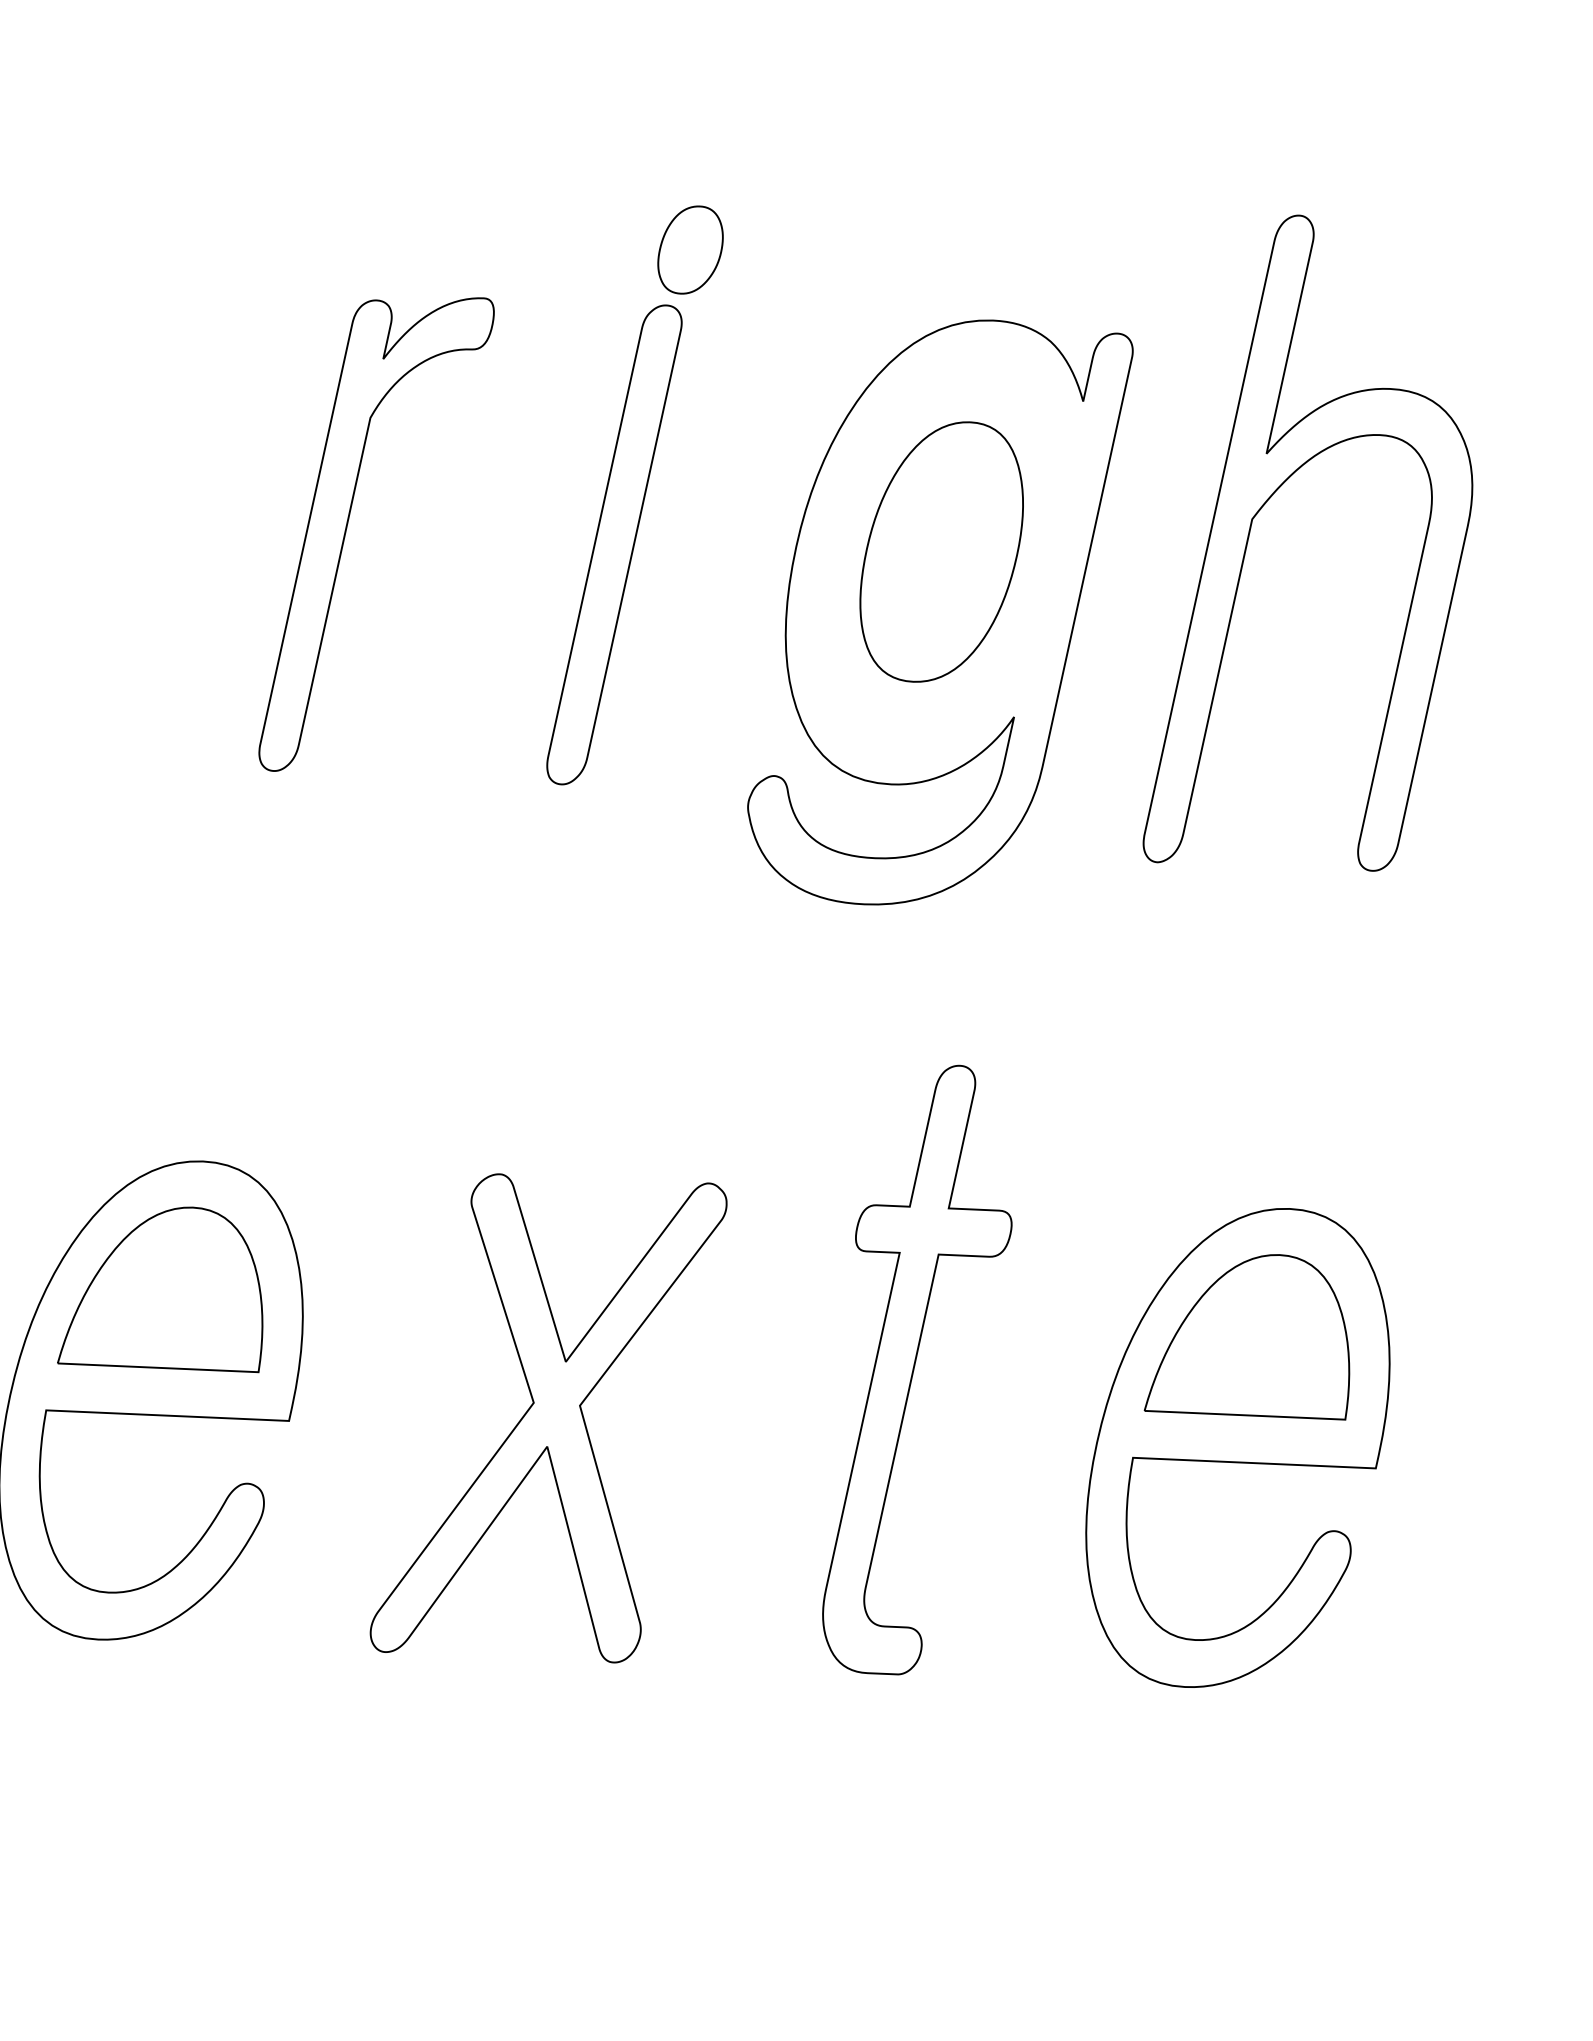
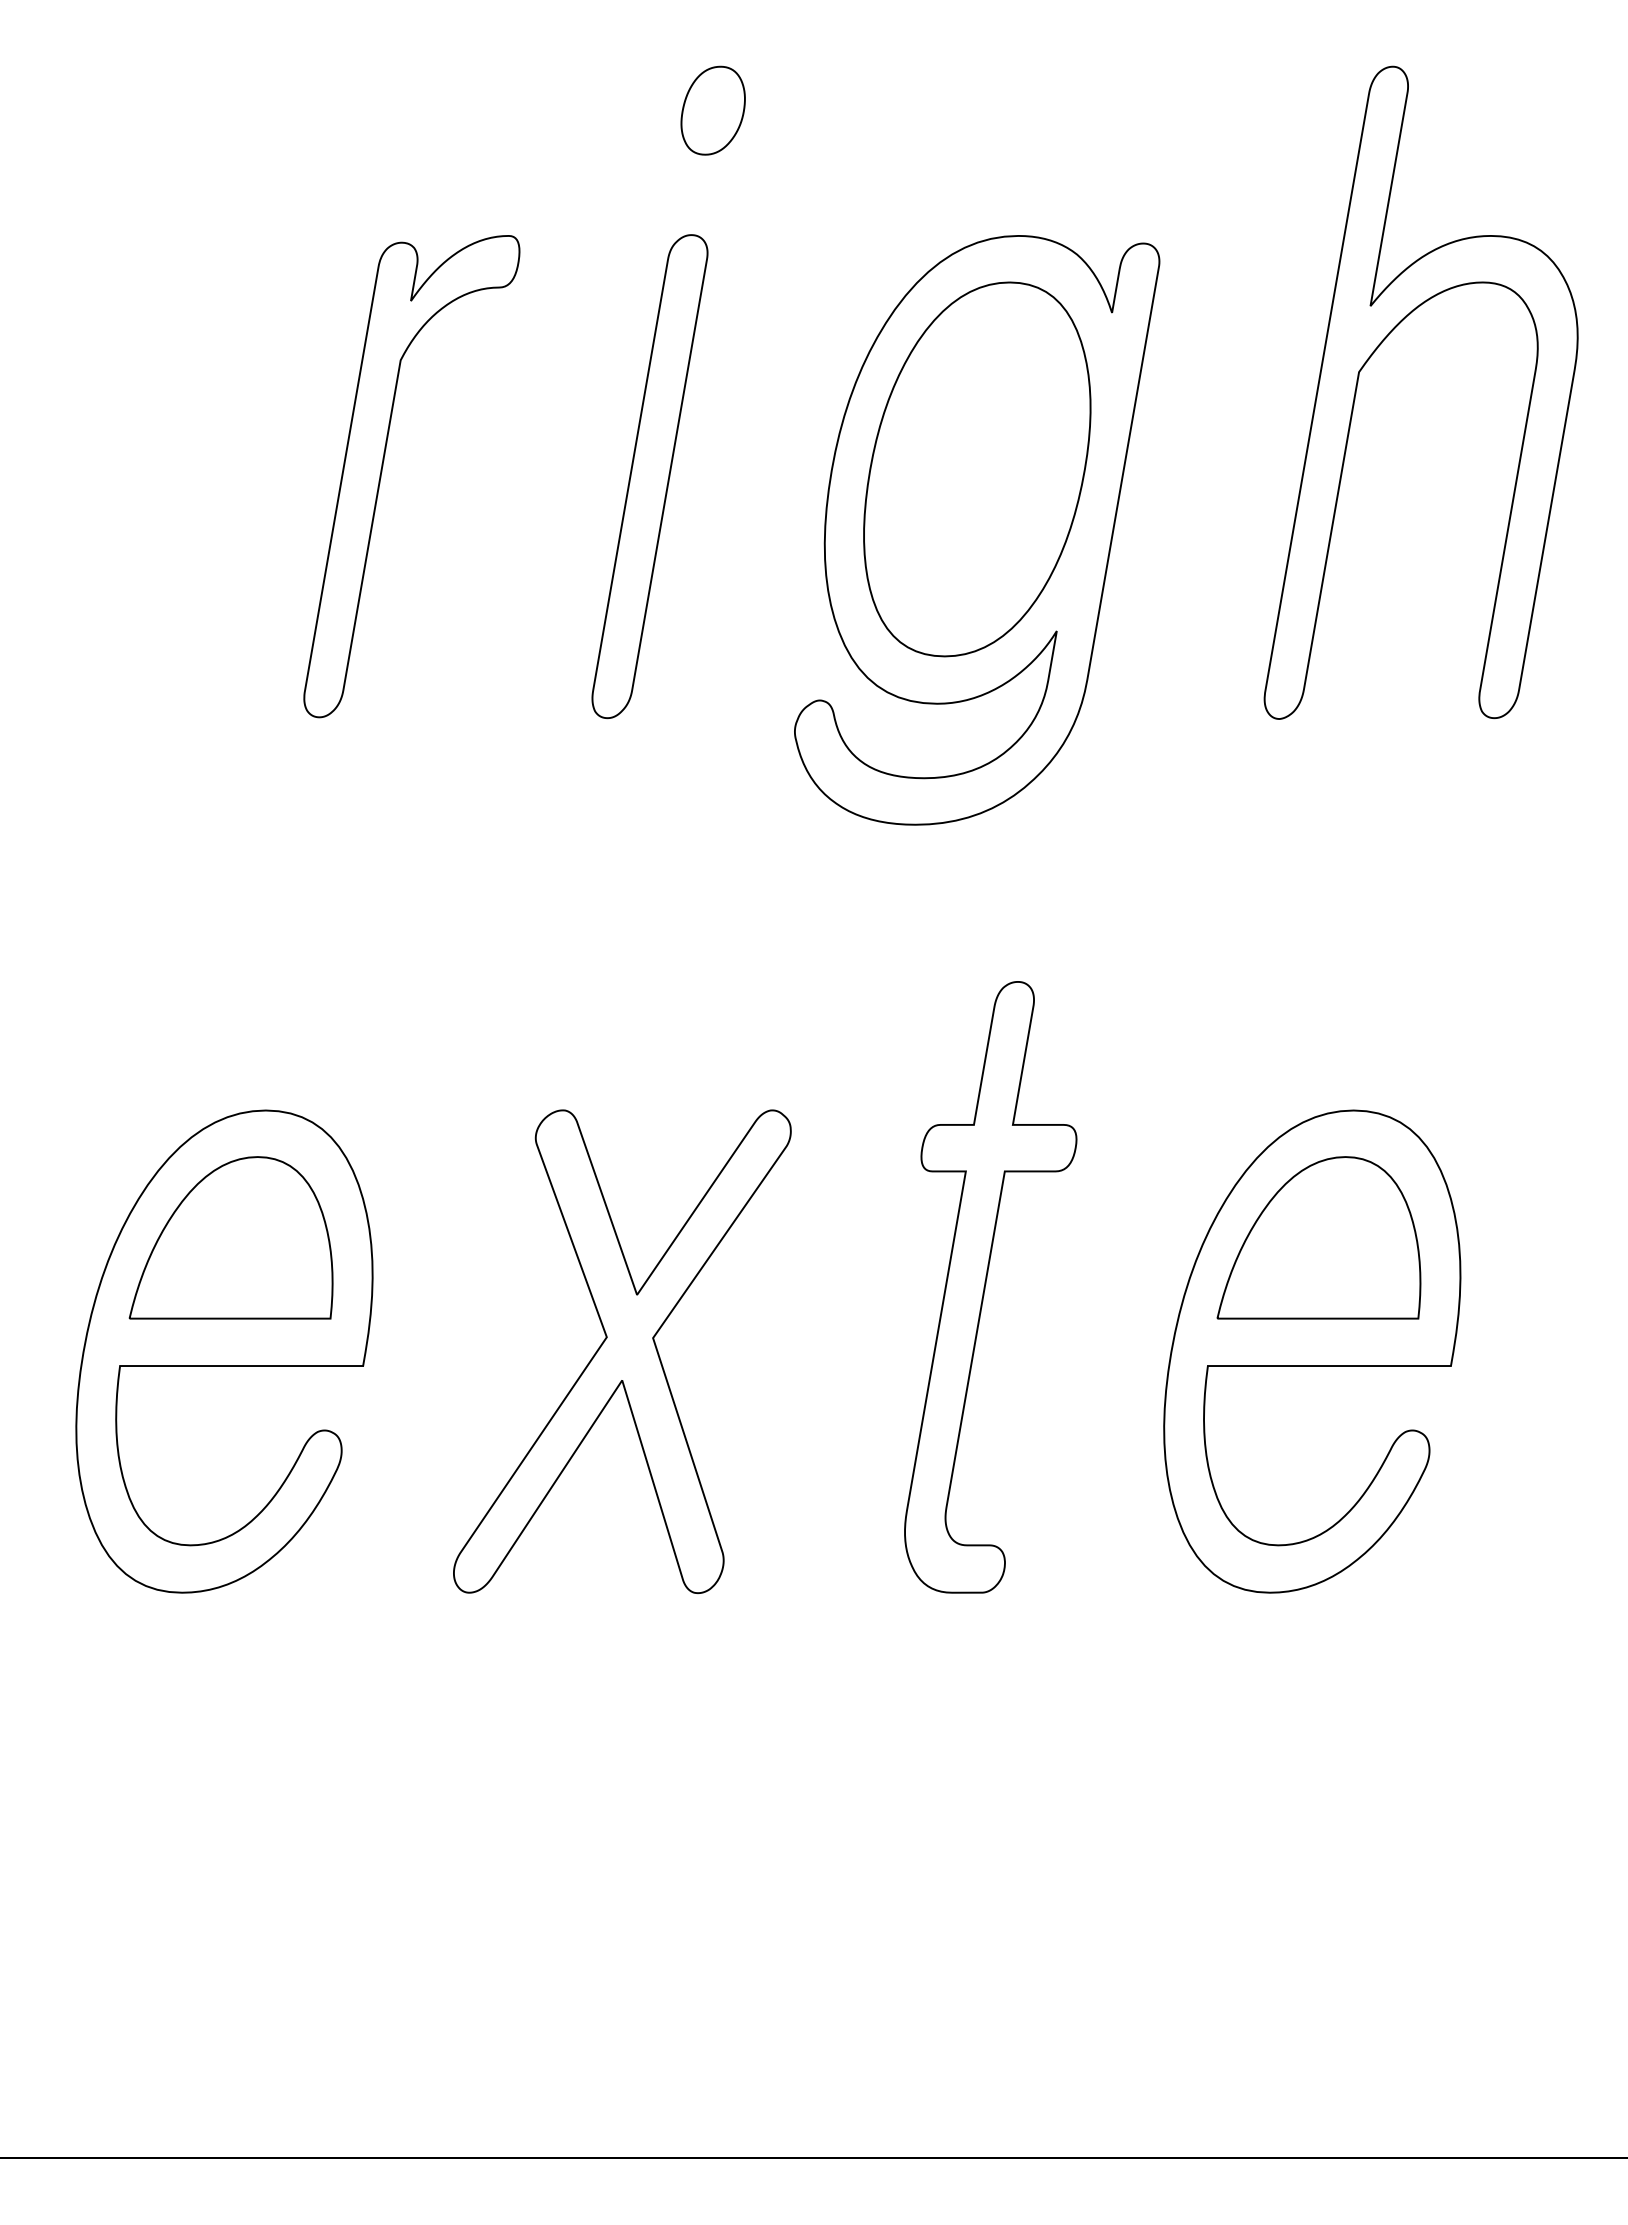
part: (689, 249) -> (712, 110), moved
part: (1267, 502) -> (1373, 354), moved
part: (941, 552) -> (977, 469), size x1.43

